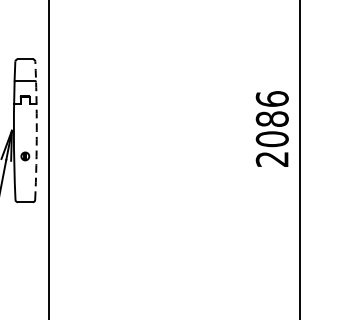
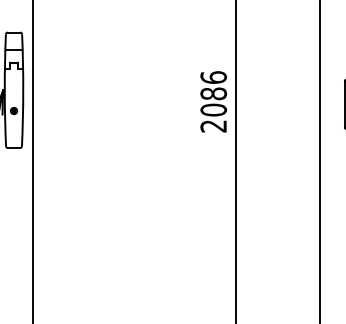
text: (272, 128) -> (213, 101), moved
arc: (37, 131) -> (23, 90), dashed -> solid

